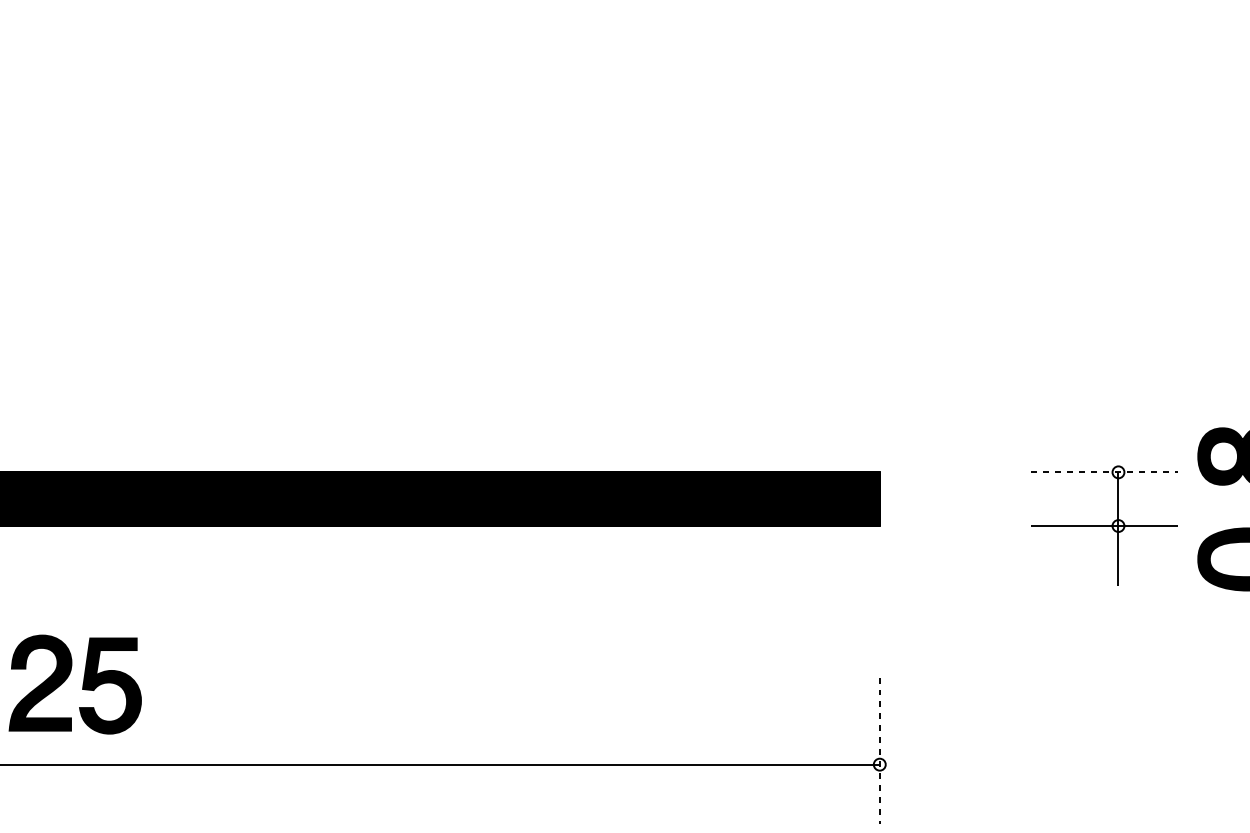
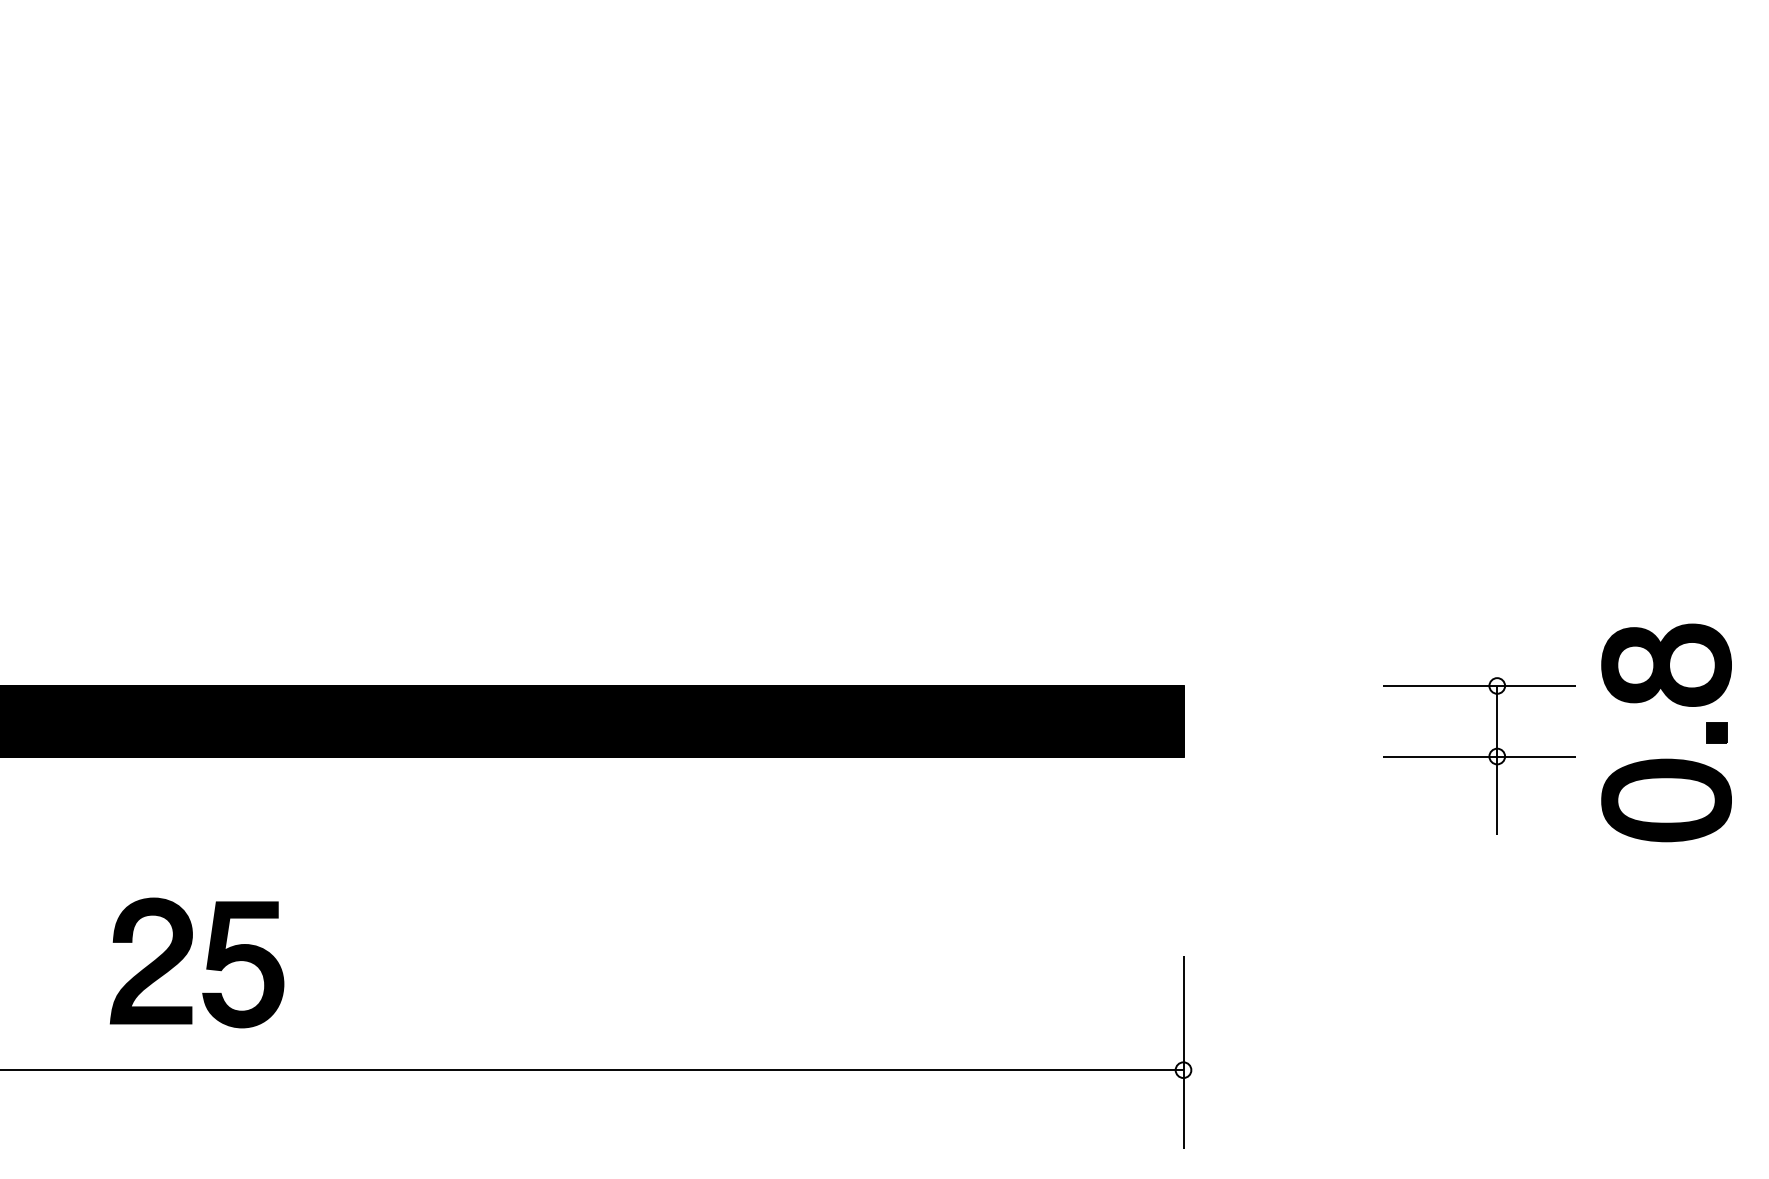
line: (1104, 471) -> (1479, 685), dashed -> solid
part: (82, 686) -> (206, 965), moved
line: (879, 751) -> (1183, 1052), dashed -> solid

